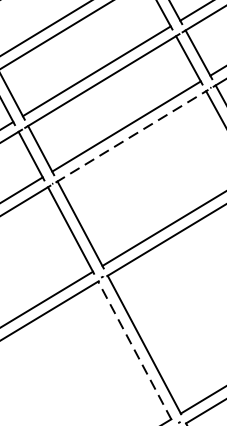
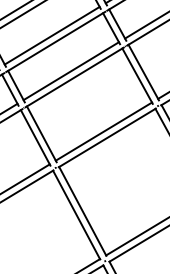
line: (133, 136) -> (75, 77), dashed -> solid
line: (134, 349) -> (76, 214), dashed -> solid

